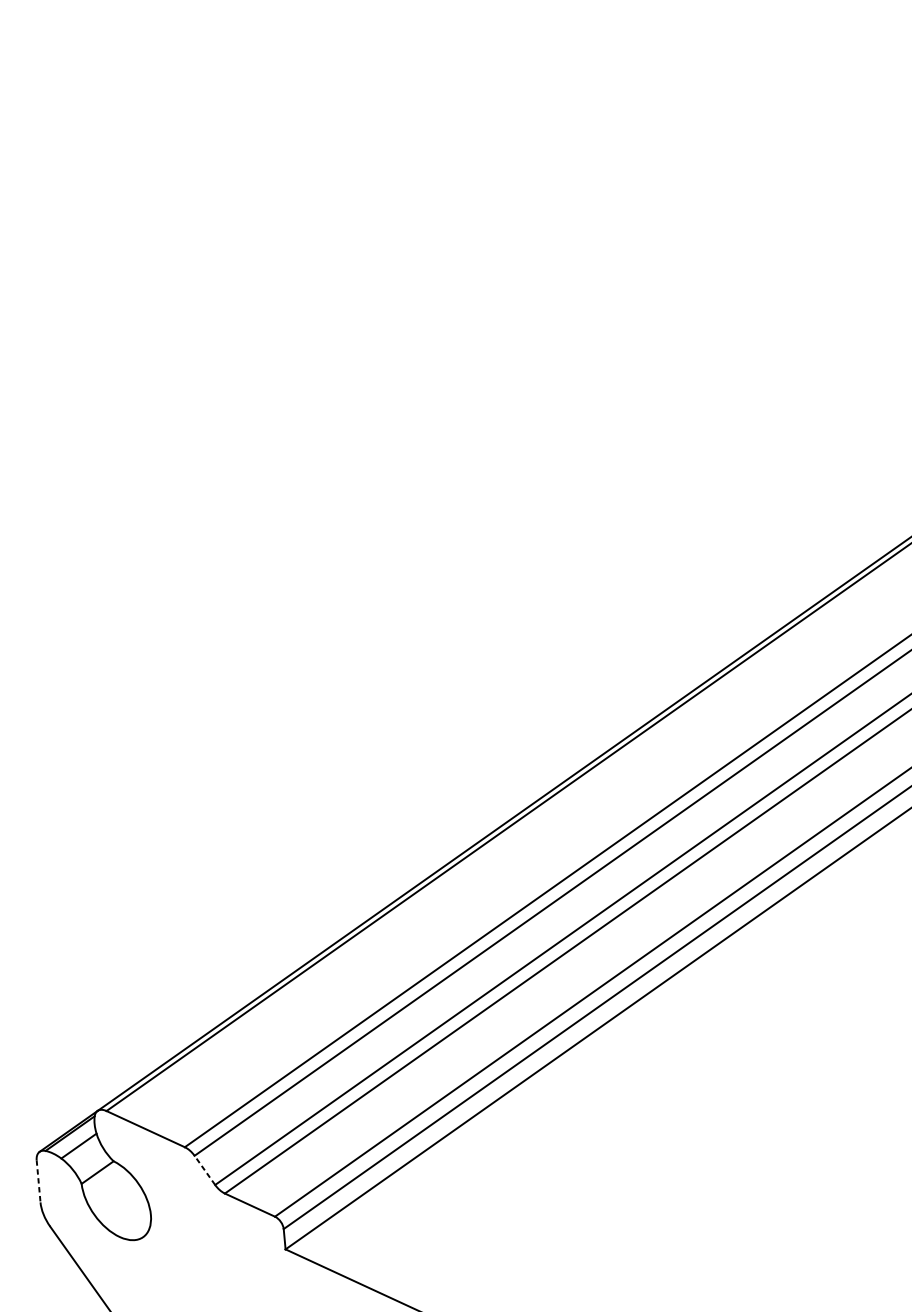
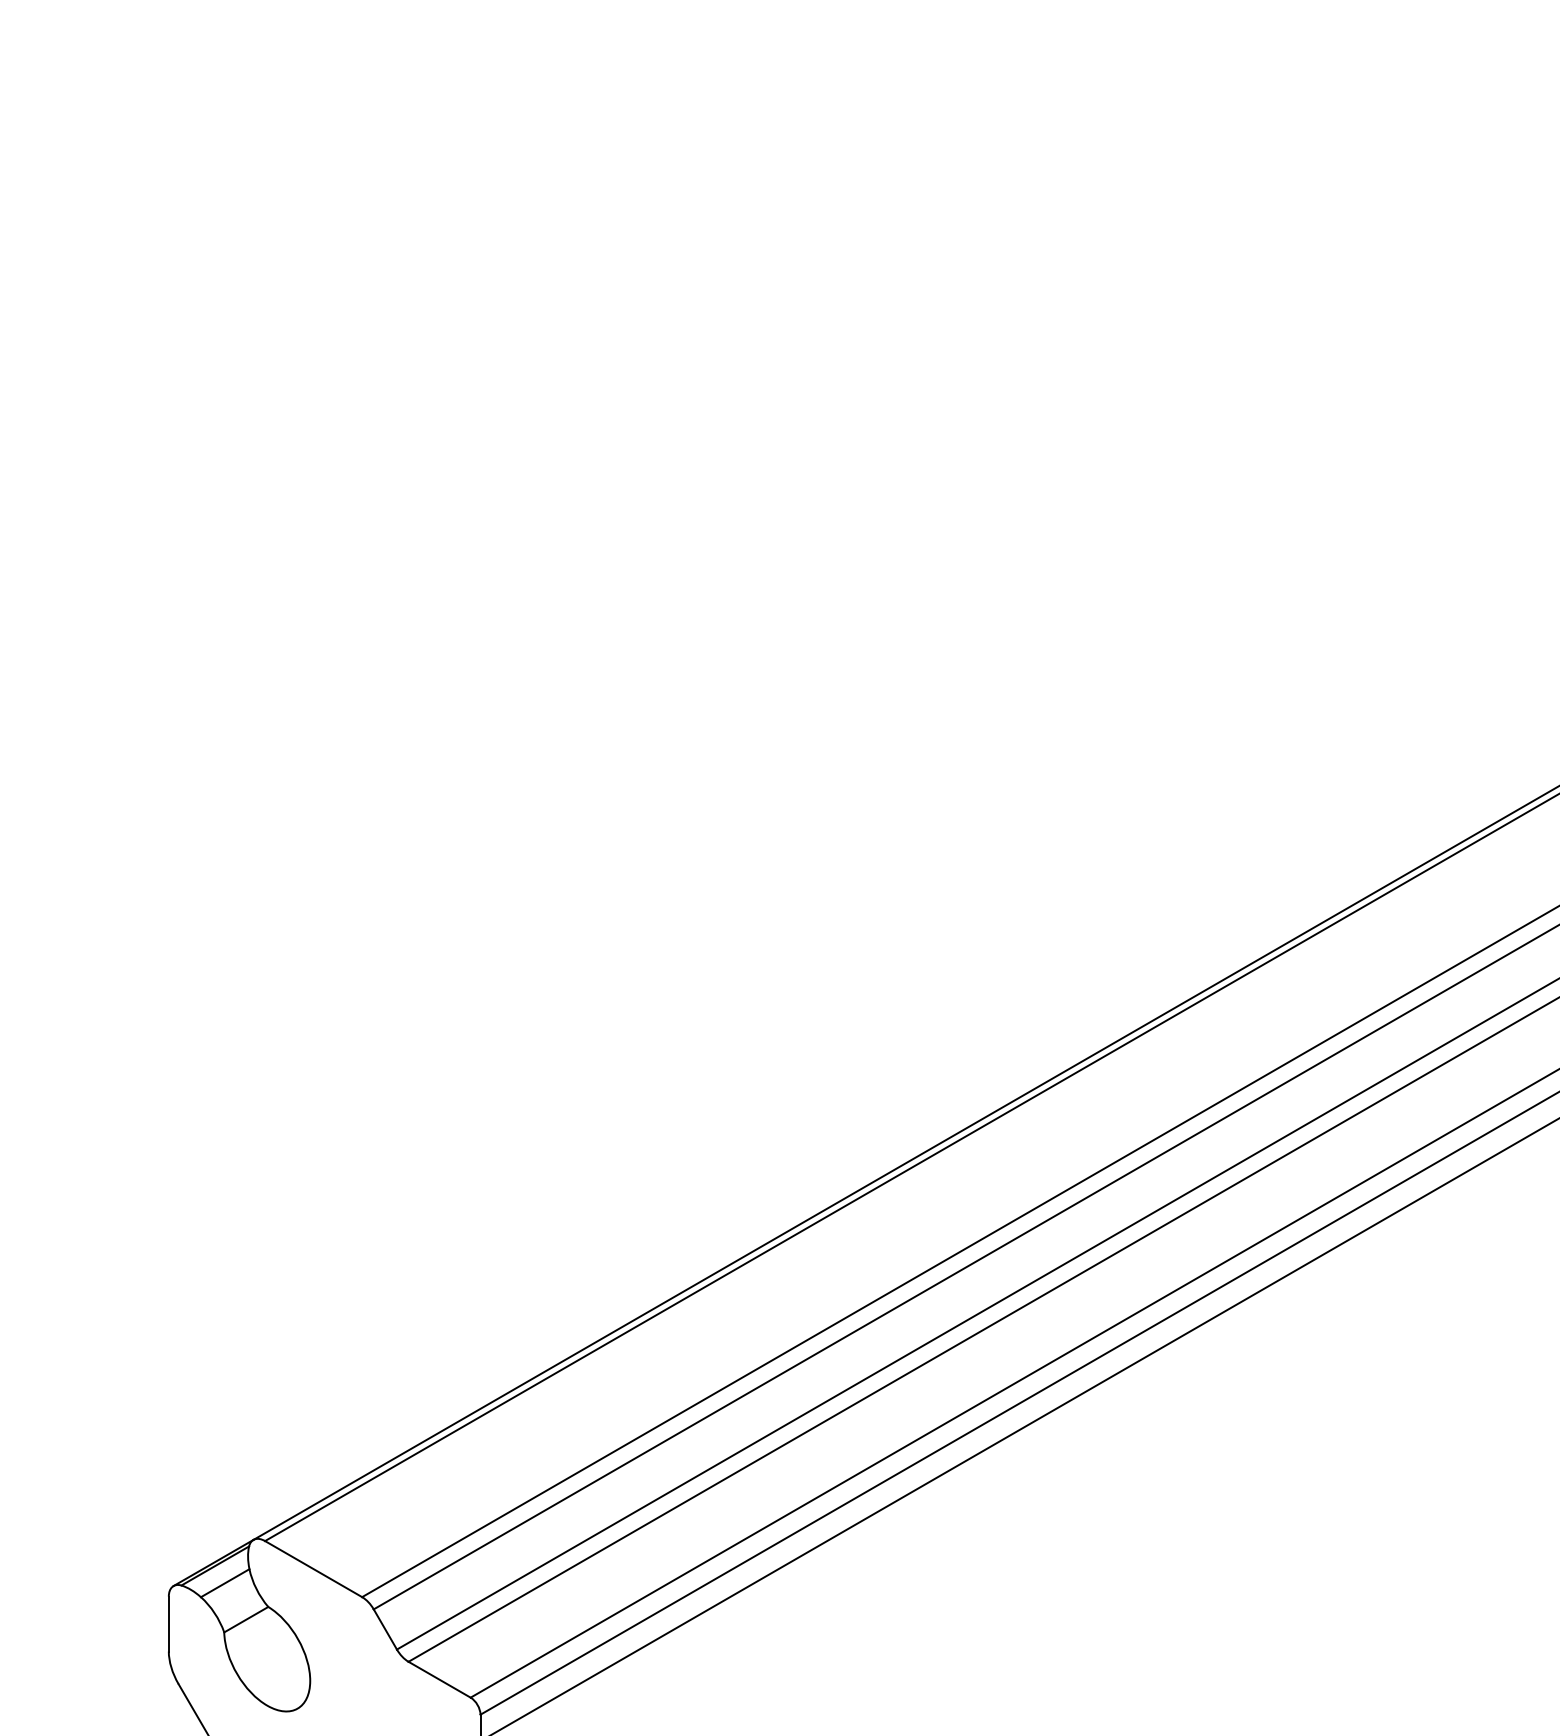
line: (205, 1170) -> (385, 1629), dashed -> solid
line: (38, 1181) -> (168, 1624), dashed -> solid

